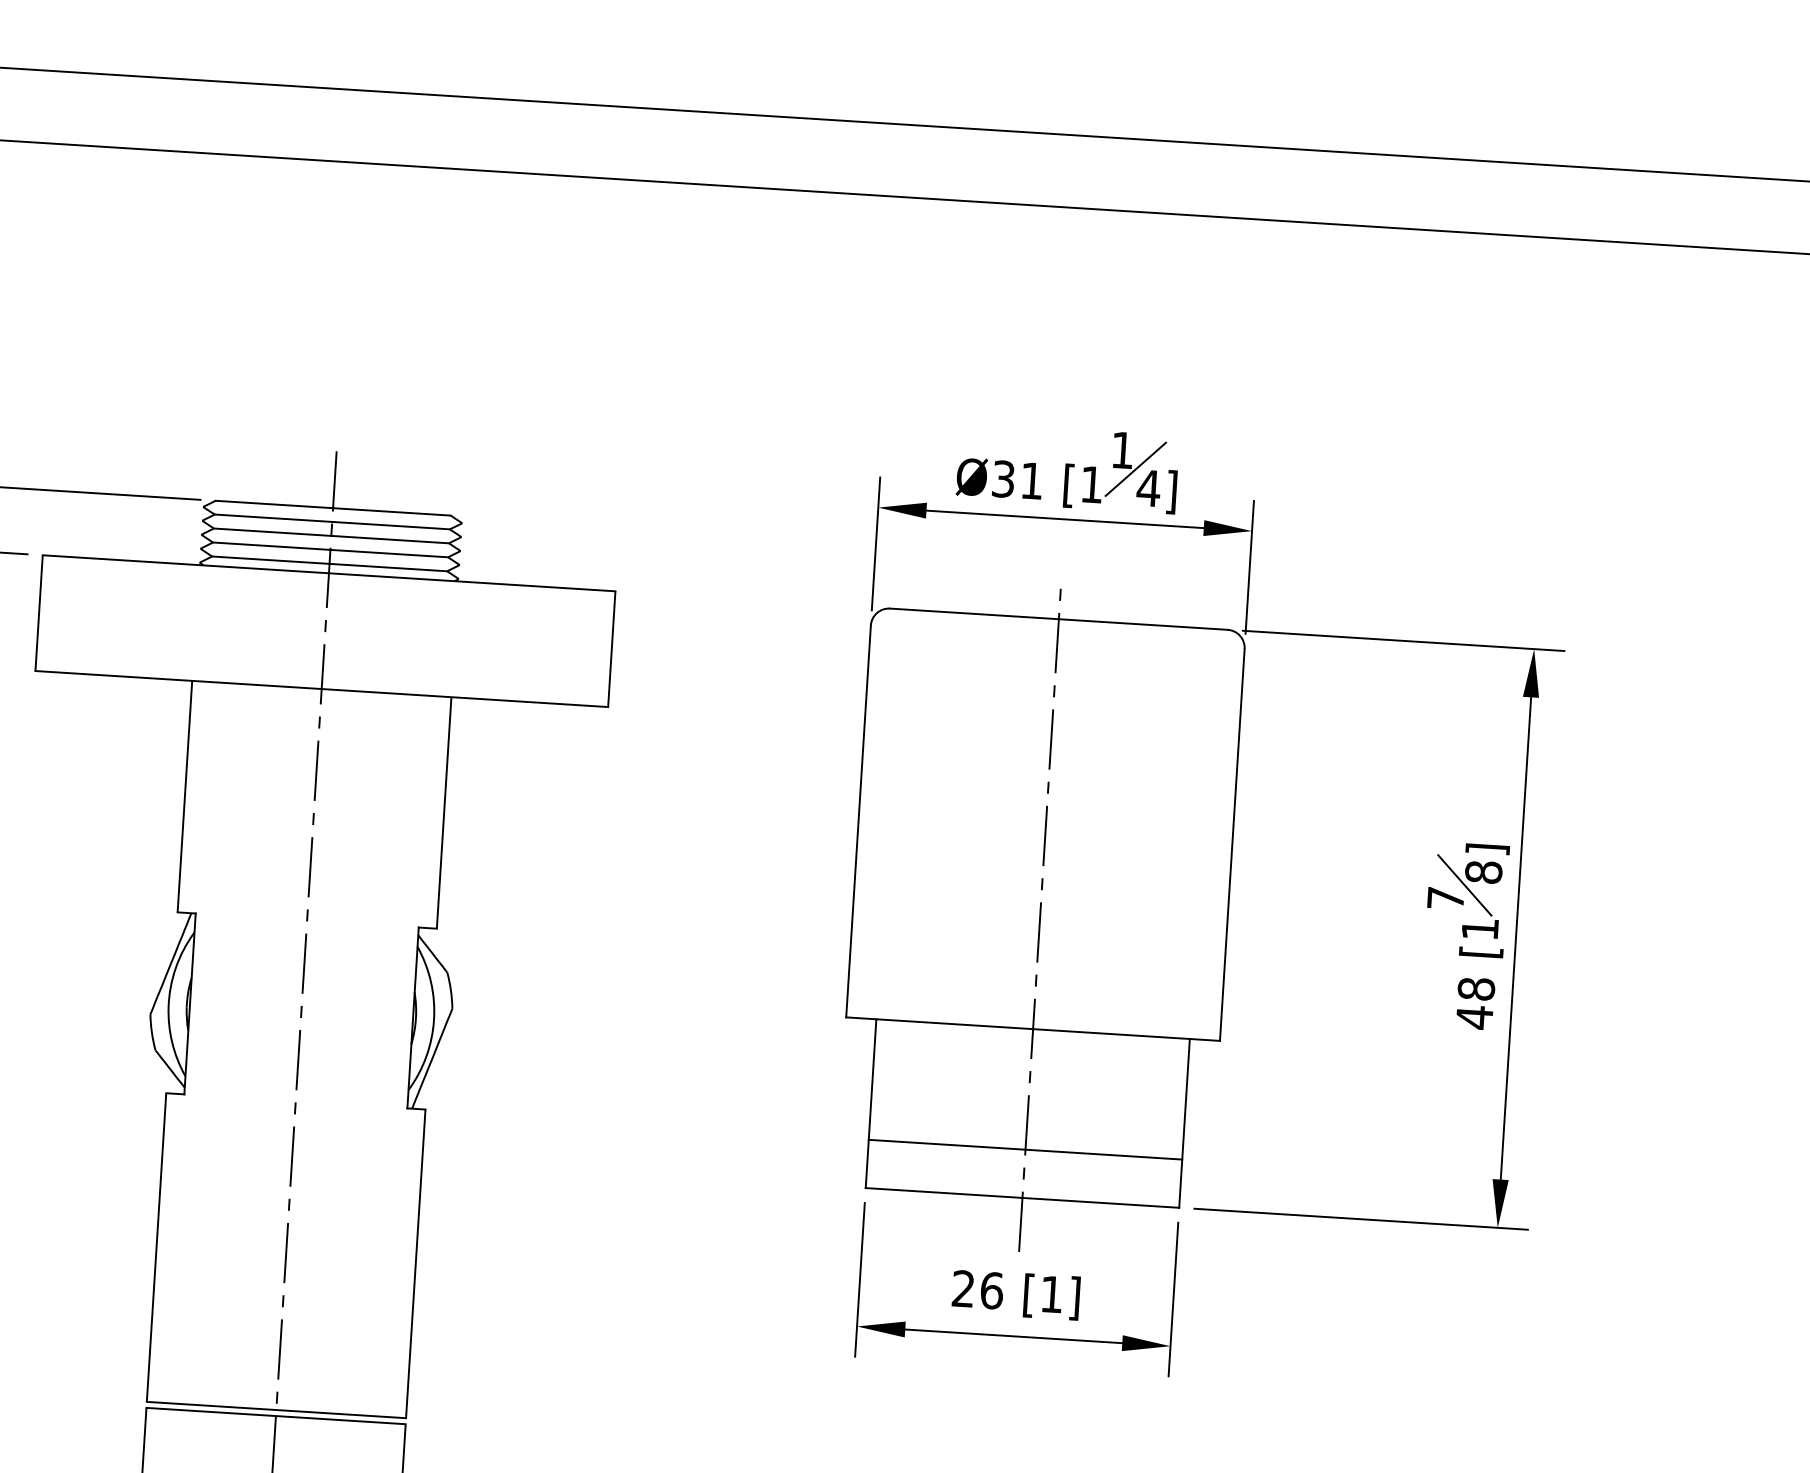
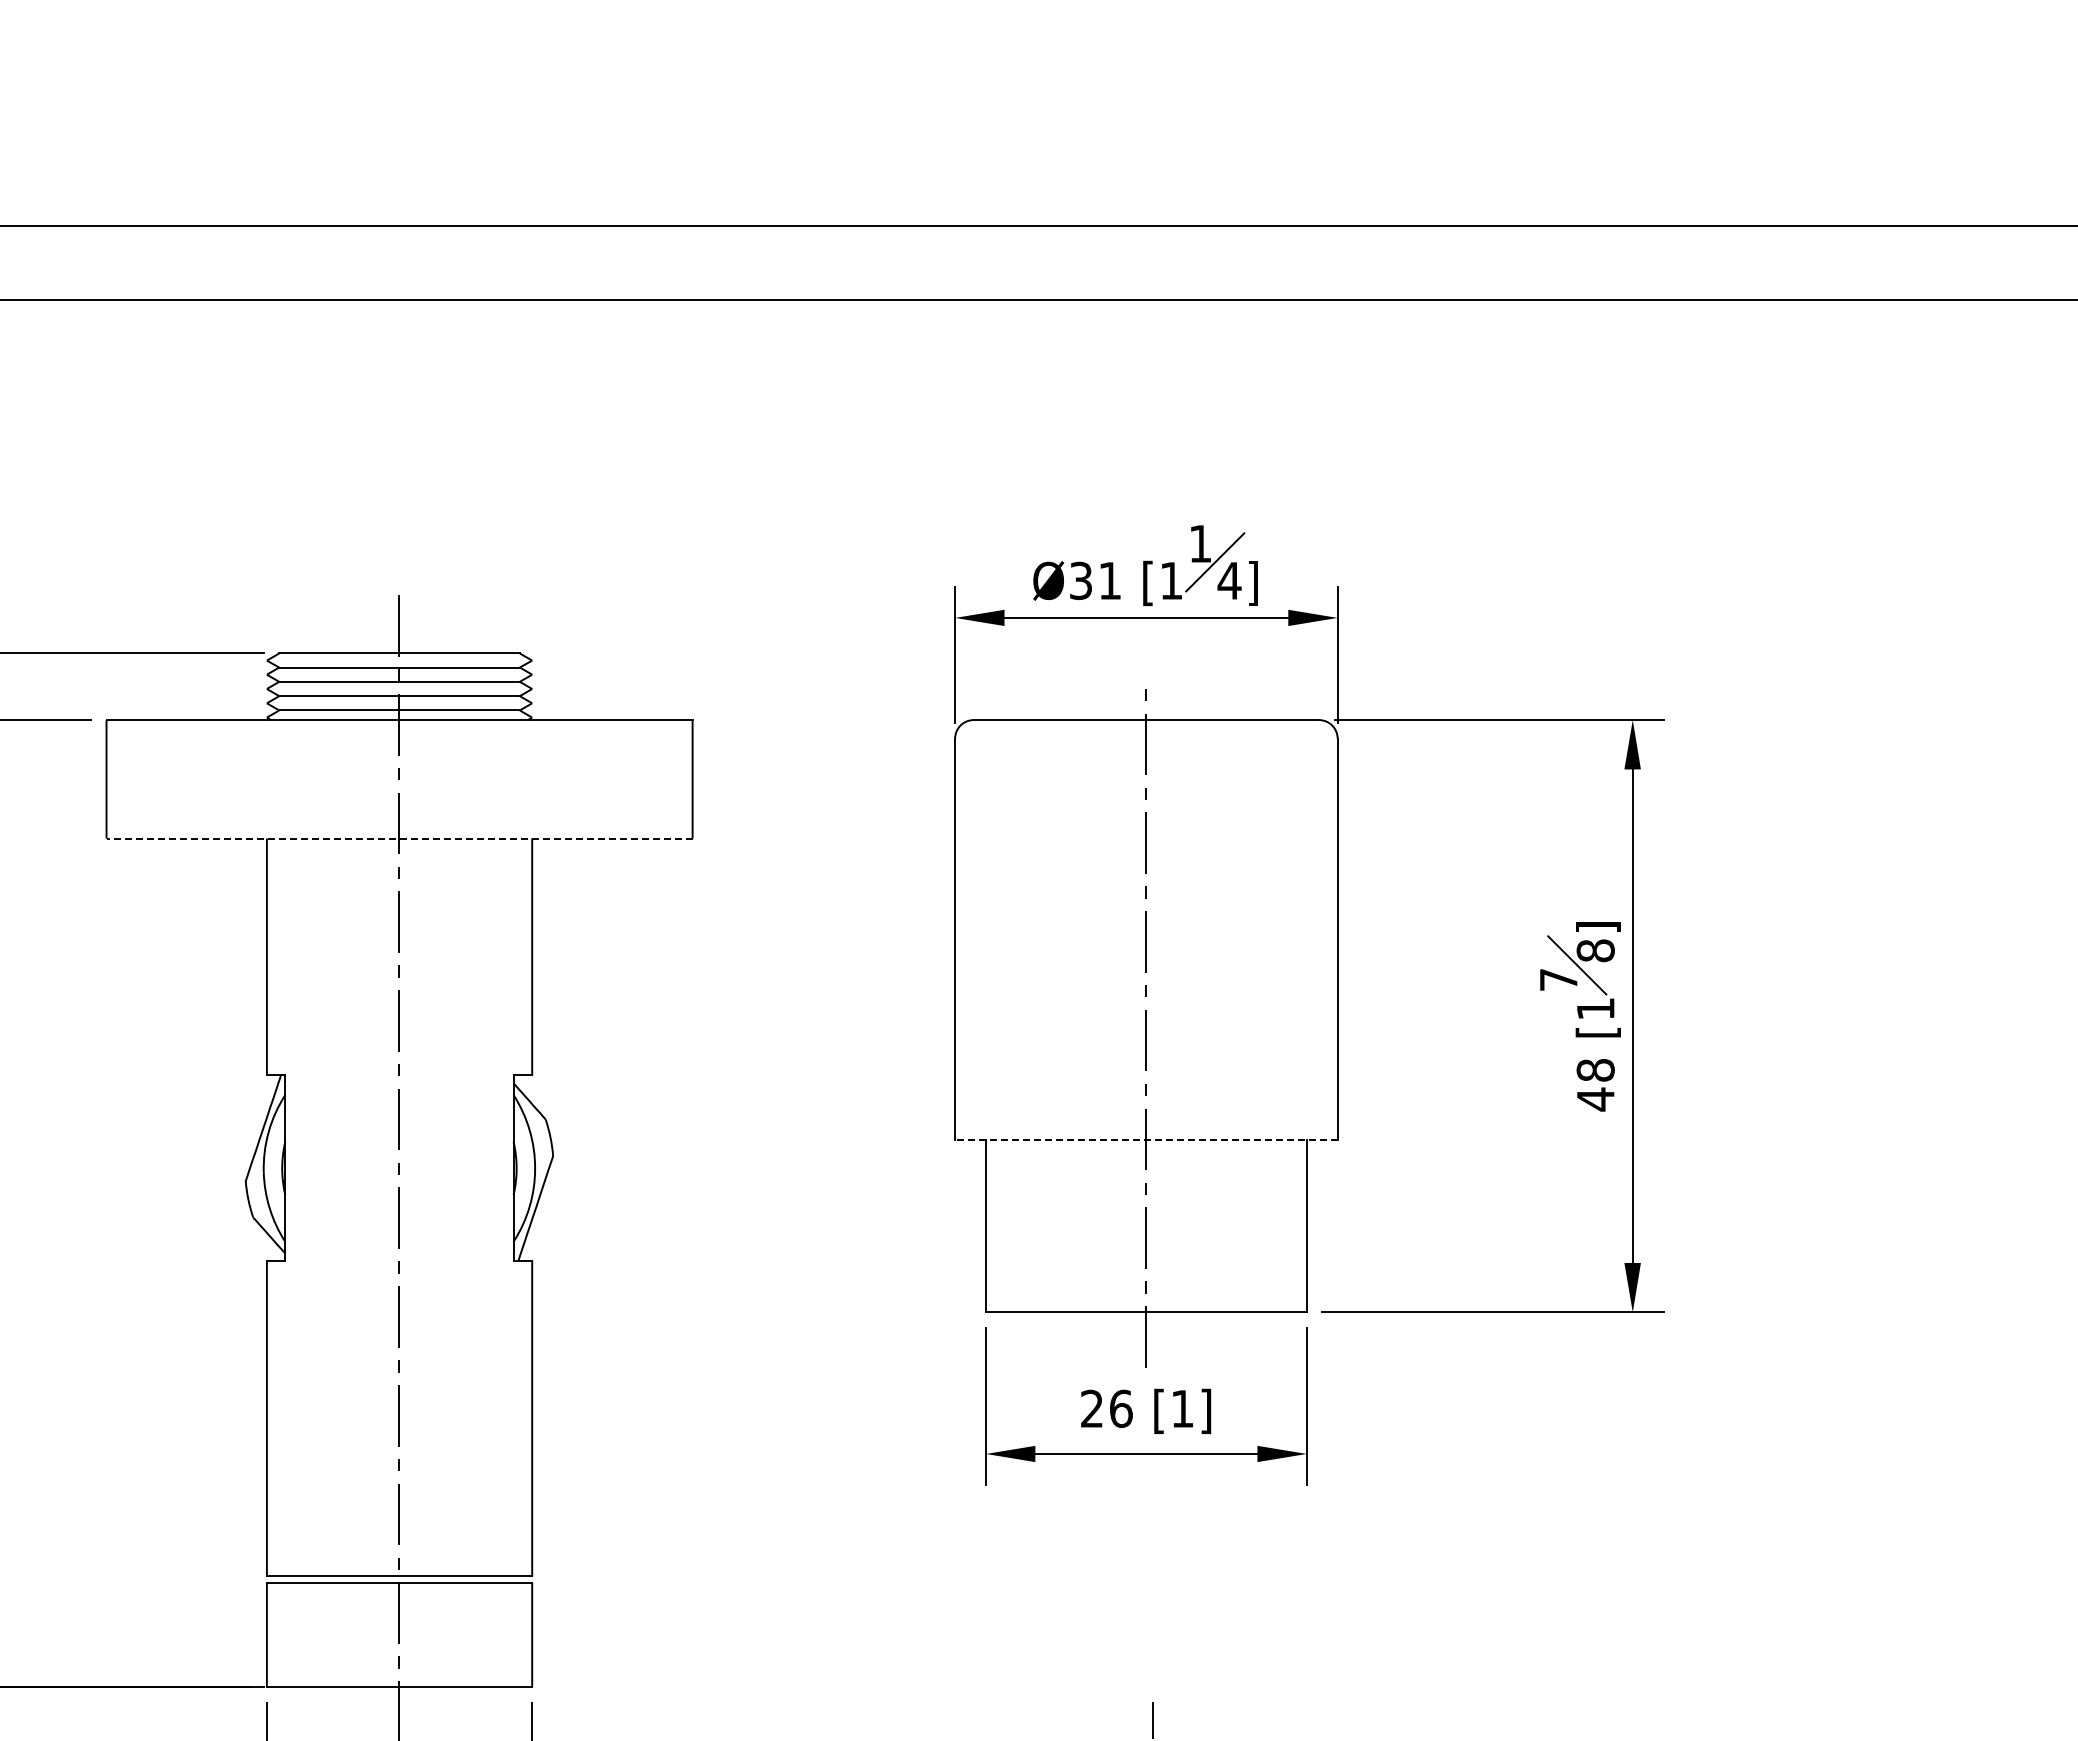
line: (321, 689) -> (399, 838), solid -> dashed
line: (1032, 1028) -> (1145, 1139), solid -> dashed
line: (1025, 1149) -> (1146, 1262), removed

